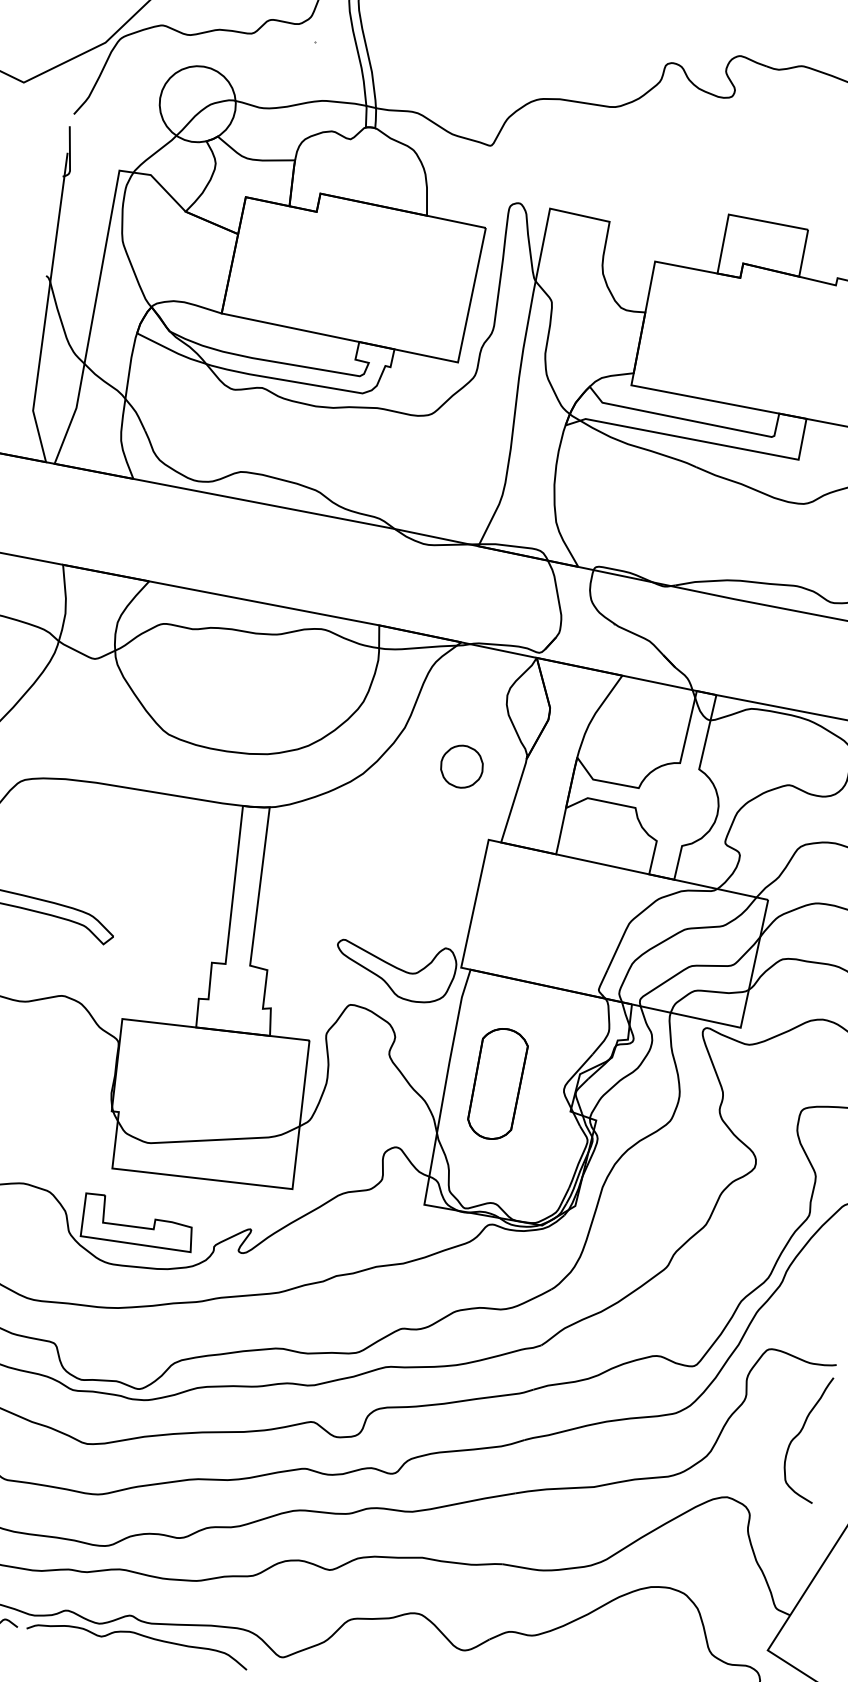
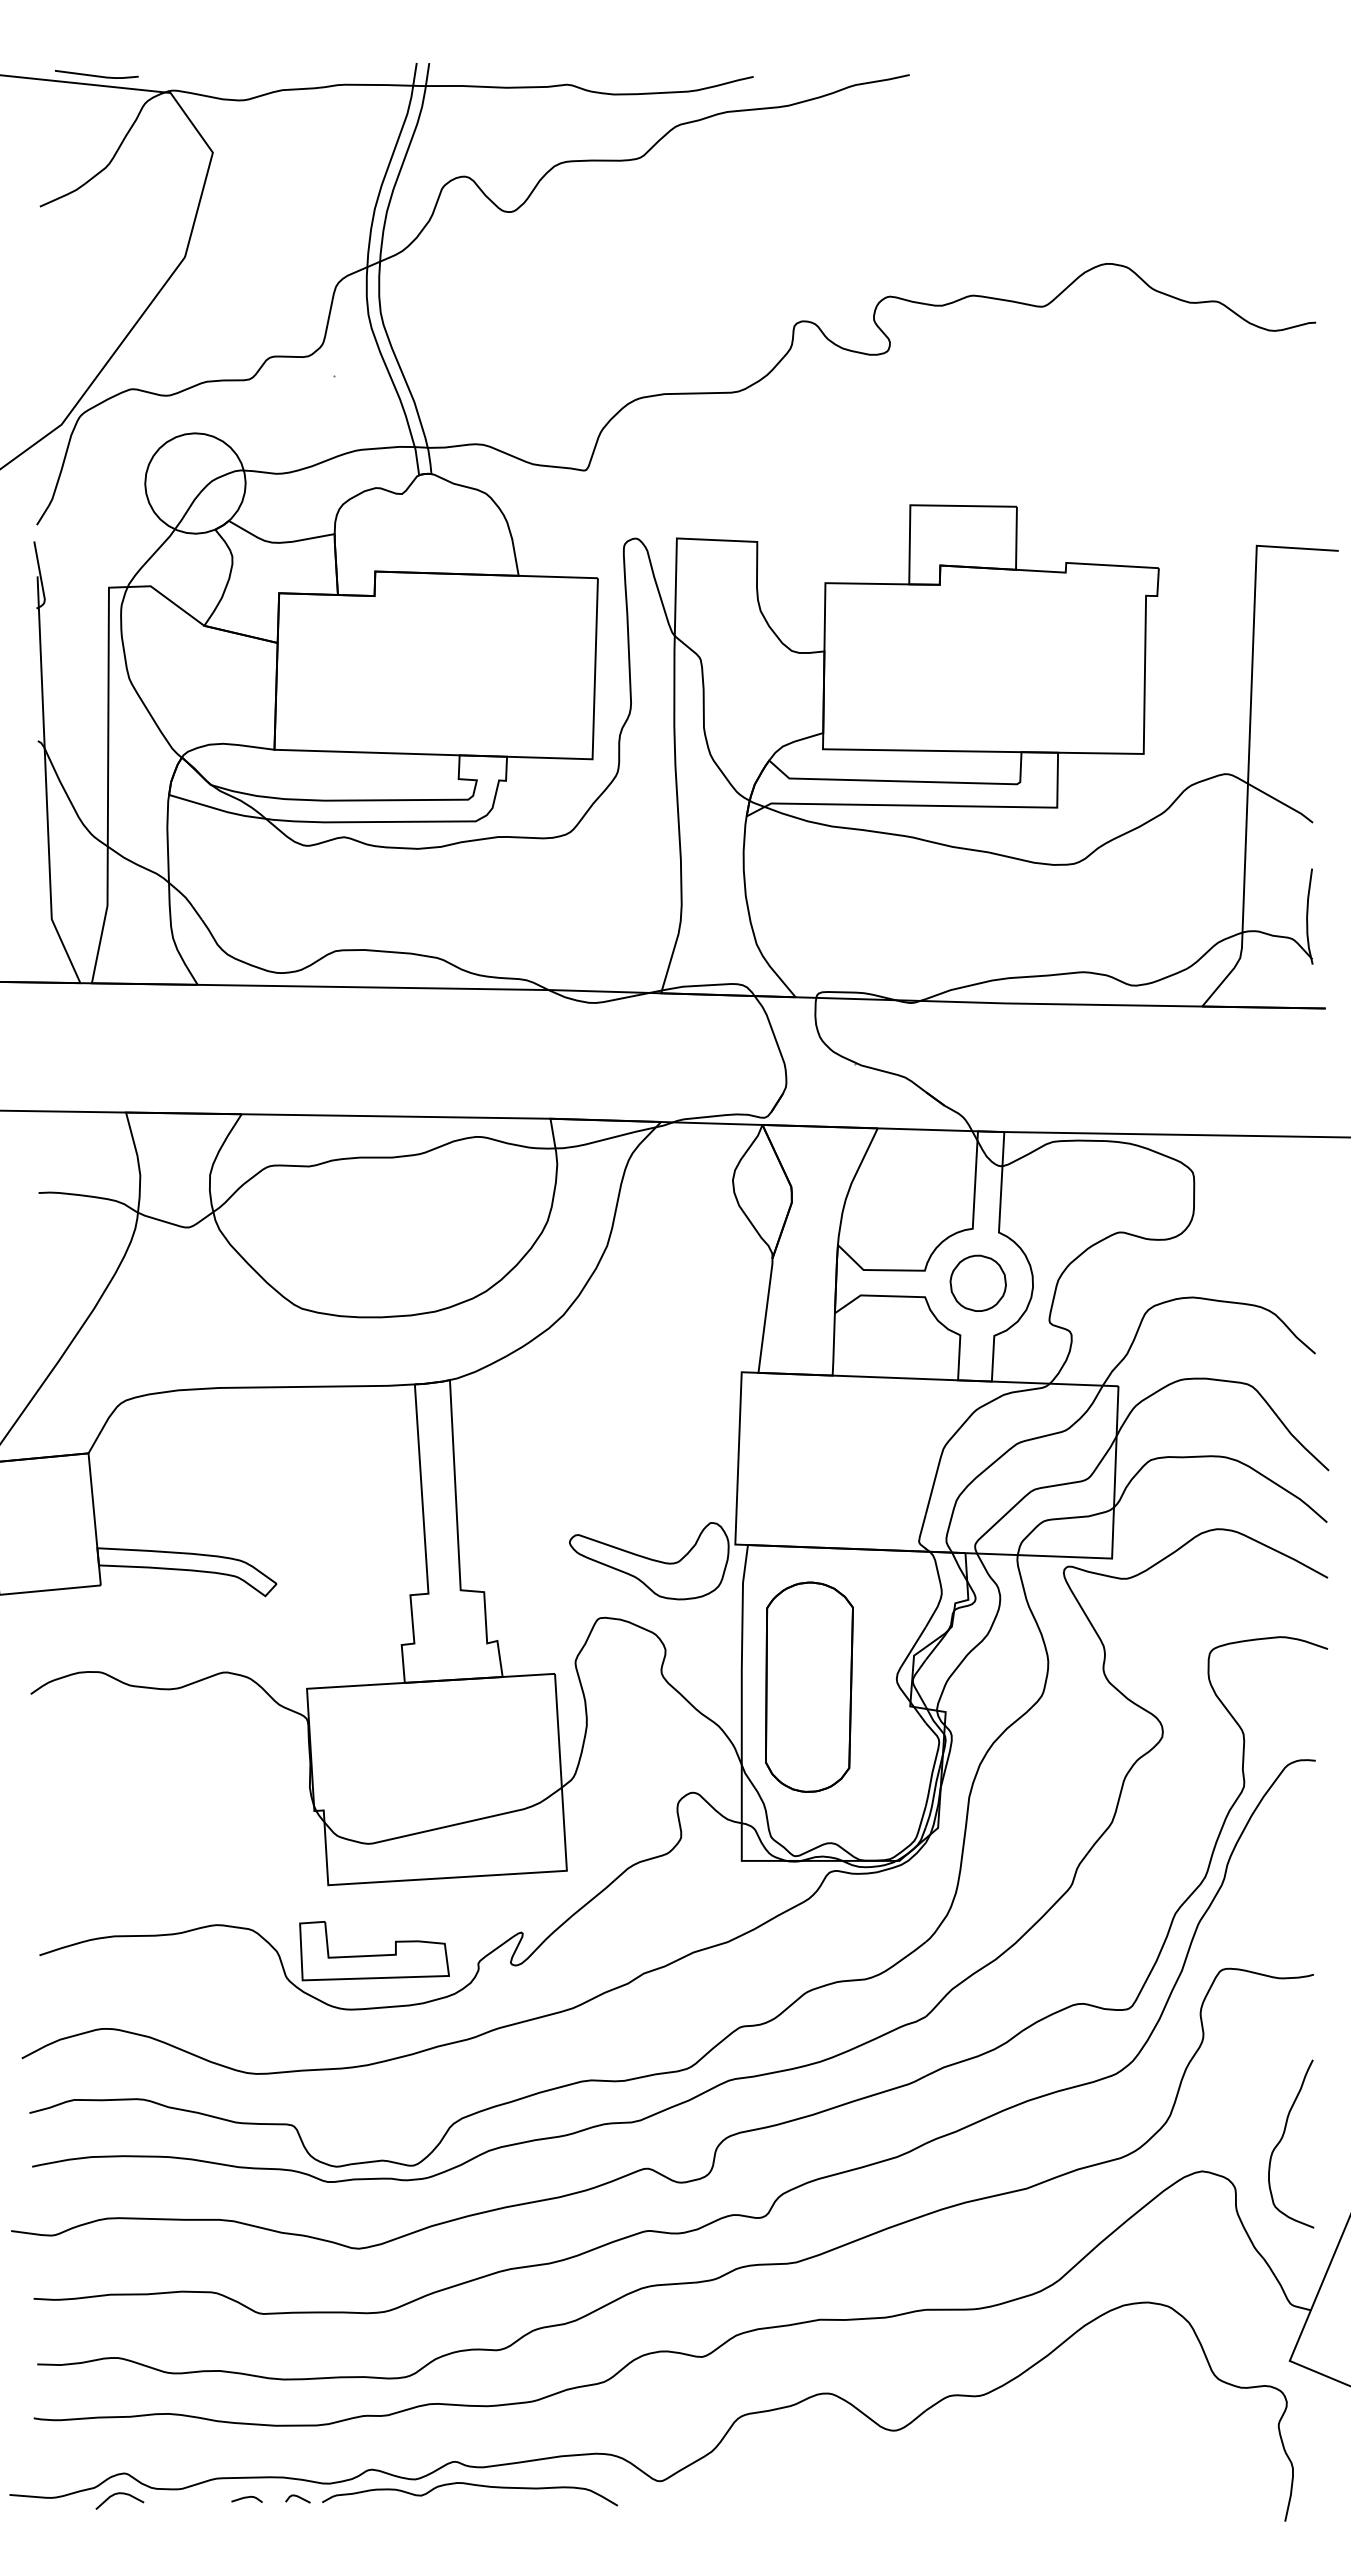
part: (461, 765) -> (977, 1282), moved
part: (497, 1083) -> (809, 1686), size x1.43
curve: (800, 1433) -> (1282, 2139), moved

